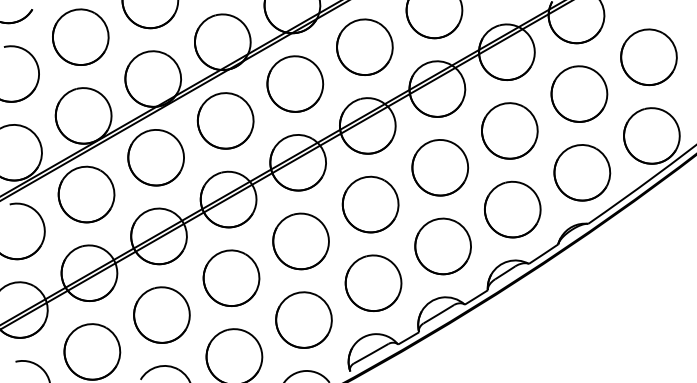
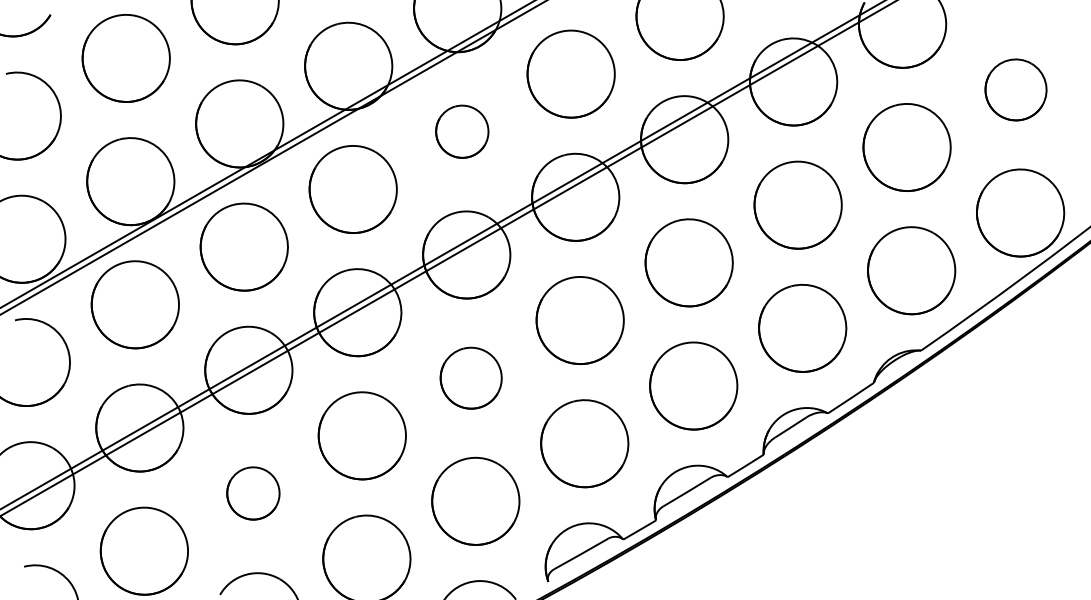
part: (648, 57) -> (1015, 90), size x0.7
part: (295, 83) -> (462, 130), size x0.6
part: (300, 241) -> (470, 378), size x0.7
part: (161, 314) -> (252, 492), size x0.6

